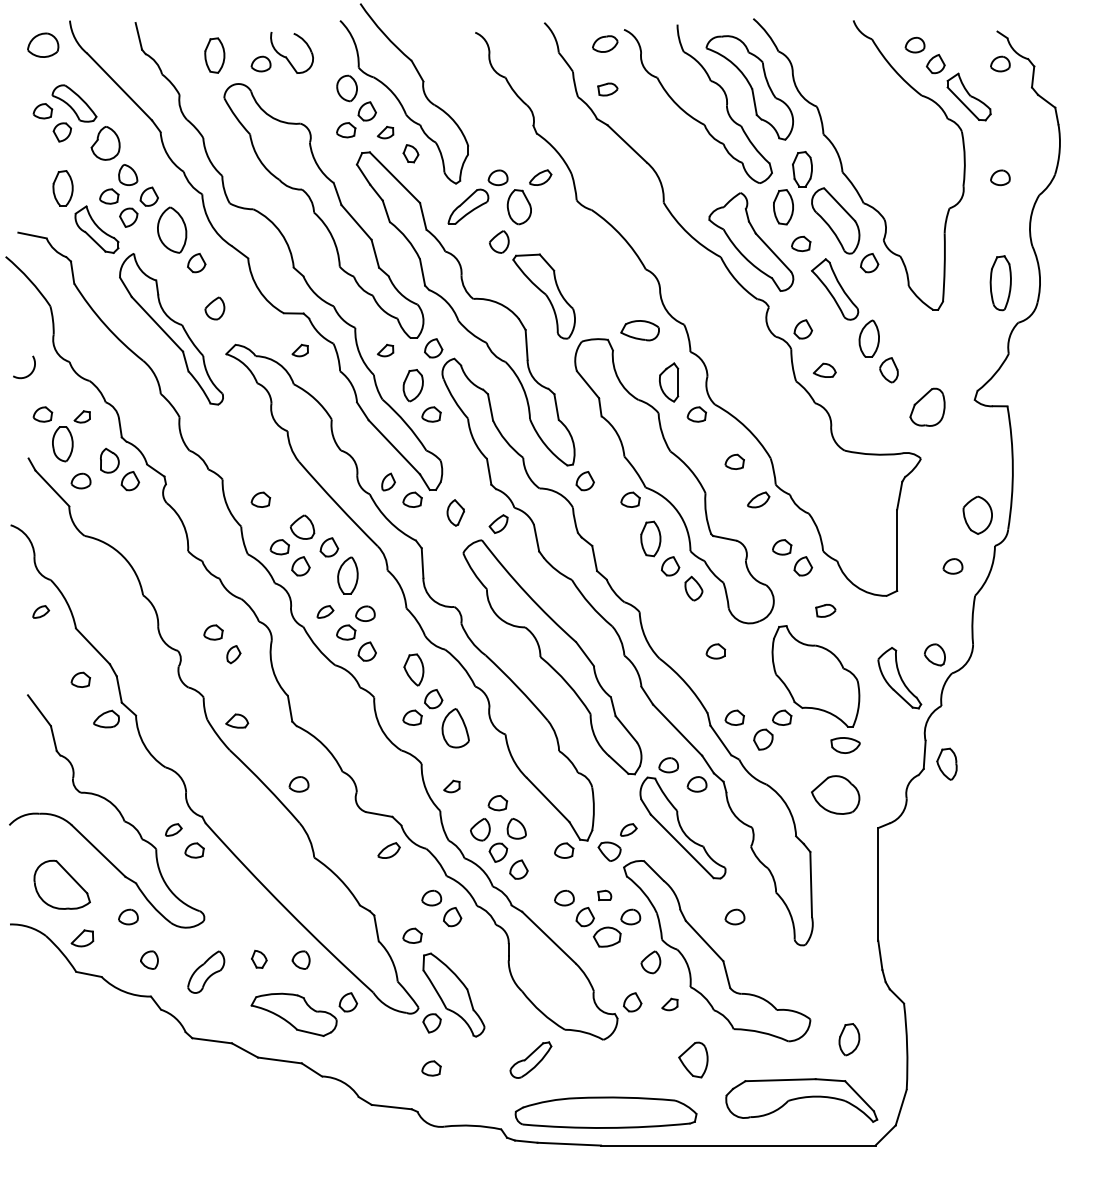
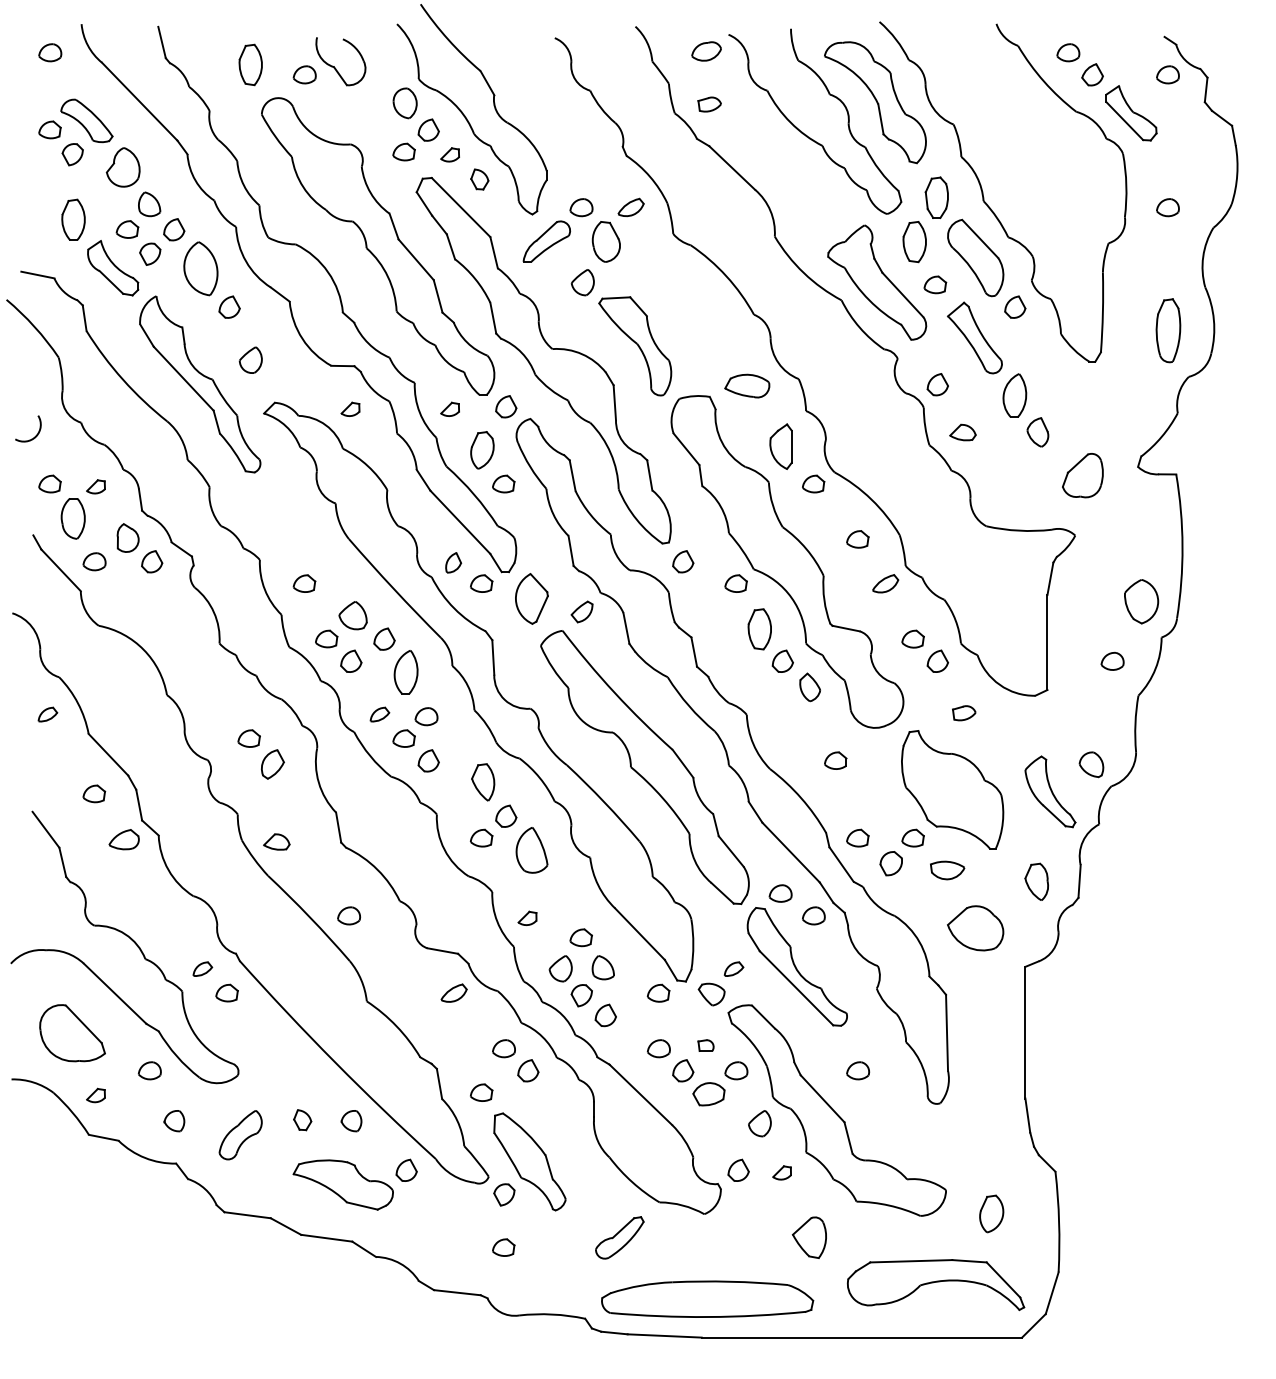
part: (42, 44) -> (49, 51), size x0.62
part: (455, 512) -> (531, 598), size x1.67
part: (233, 654) -> (272, 764), size x1.43
part: (845, 745) -> (947, 870), moved
part: (946, 763) -> (1036, 880), moved
part: (81, 937) -> (95, 1094), size x0.71

